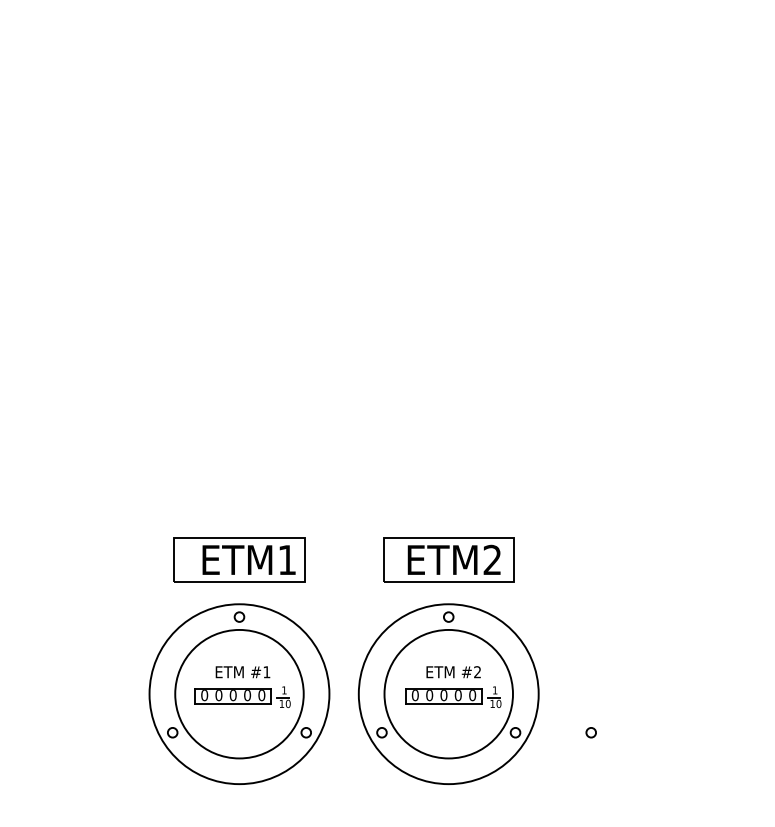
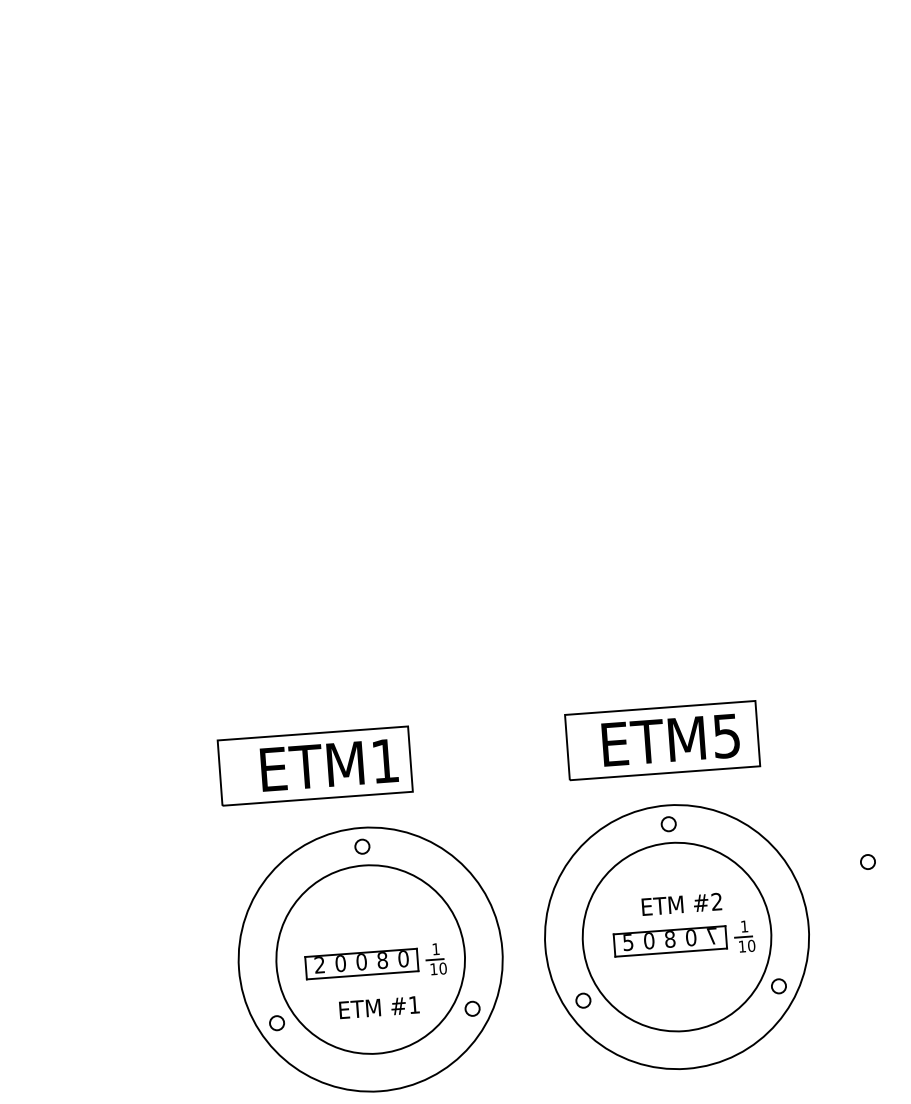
part: (239, 559) -> (315, 765), moved
text: (491, 559) -> (725, 735), ETM2 -> ETM5
text: (242, 672) -> (378, 1008), moved
text: (204, 695) -> (319, 965), 0 -> 2
text: (247, 695) -> (382, 960), 0 -> 8
text: (414, 695) -> (627, 942), 0 -> 5
text: (443, 695) -> (669, 939), 0 -> 8
text: (472, 695) -> (711, 936), 0 -> 7
circle: (590, 732) -> (866, 861), moved

